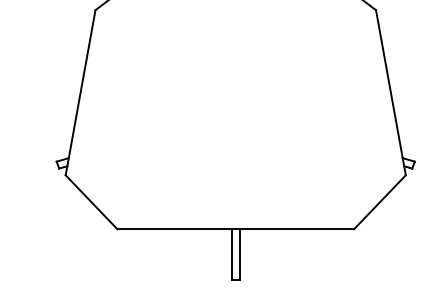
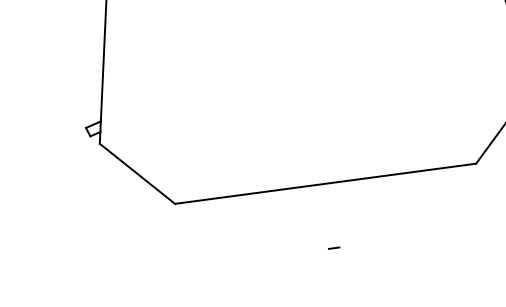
line: (231, 254) -> (324, 216), removed
line: (239, 254) -> (334, 215), removed

